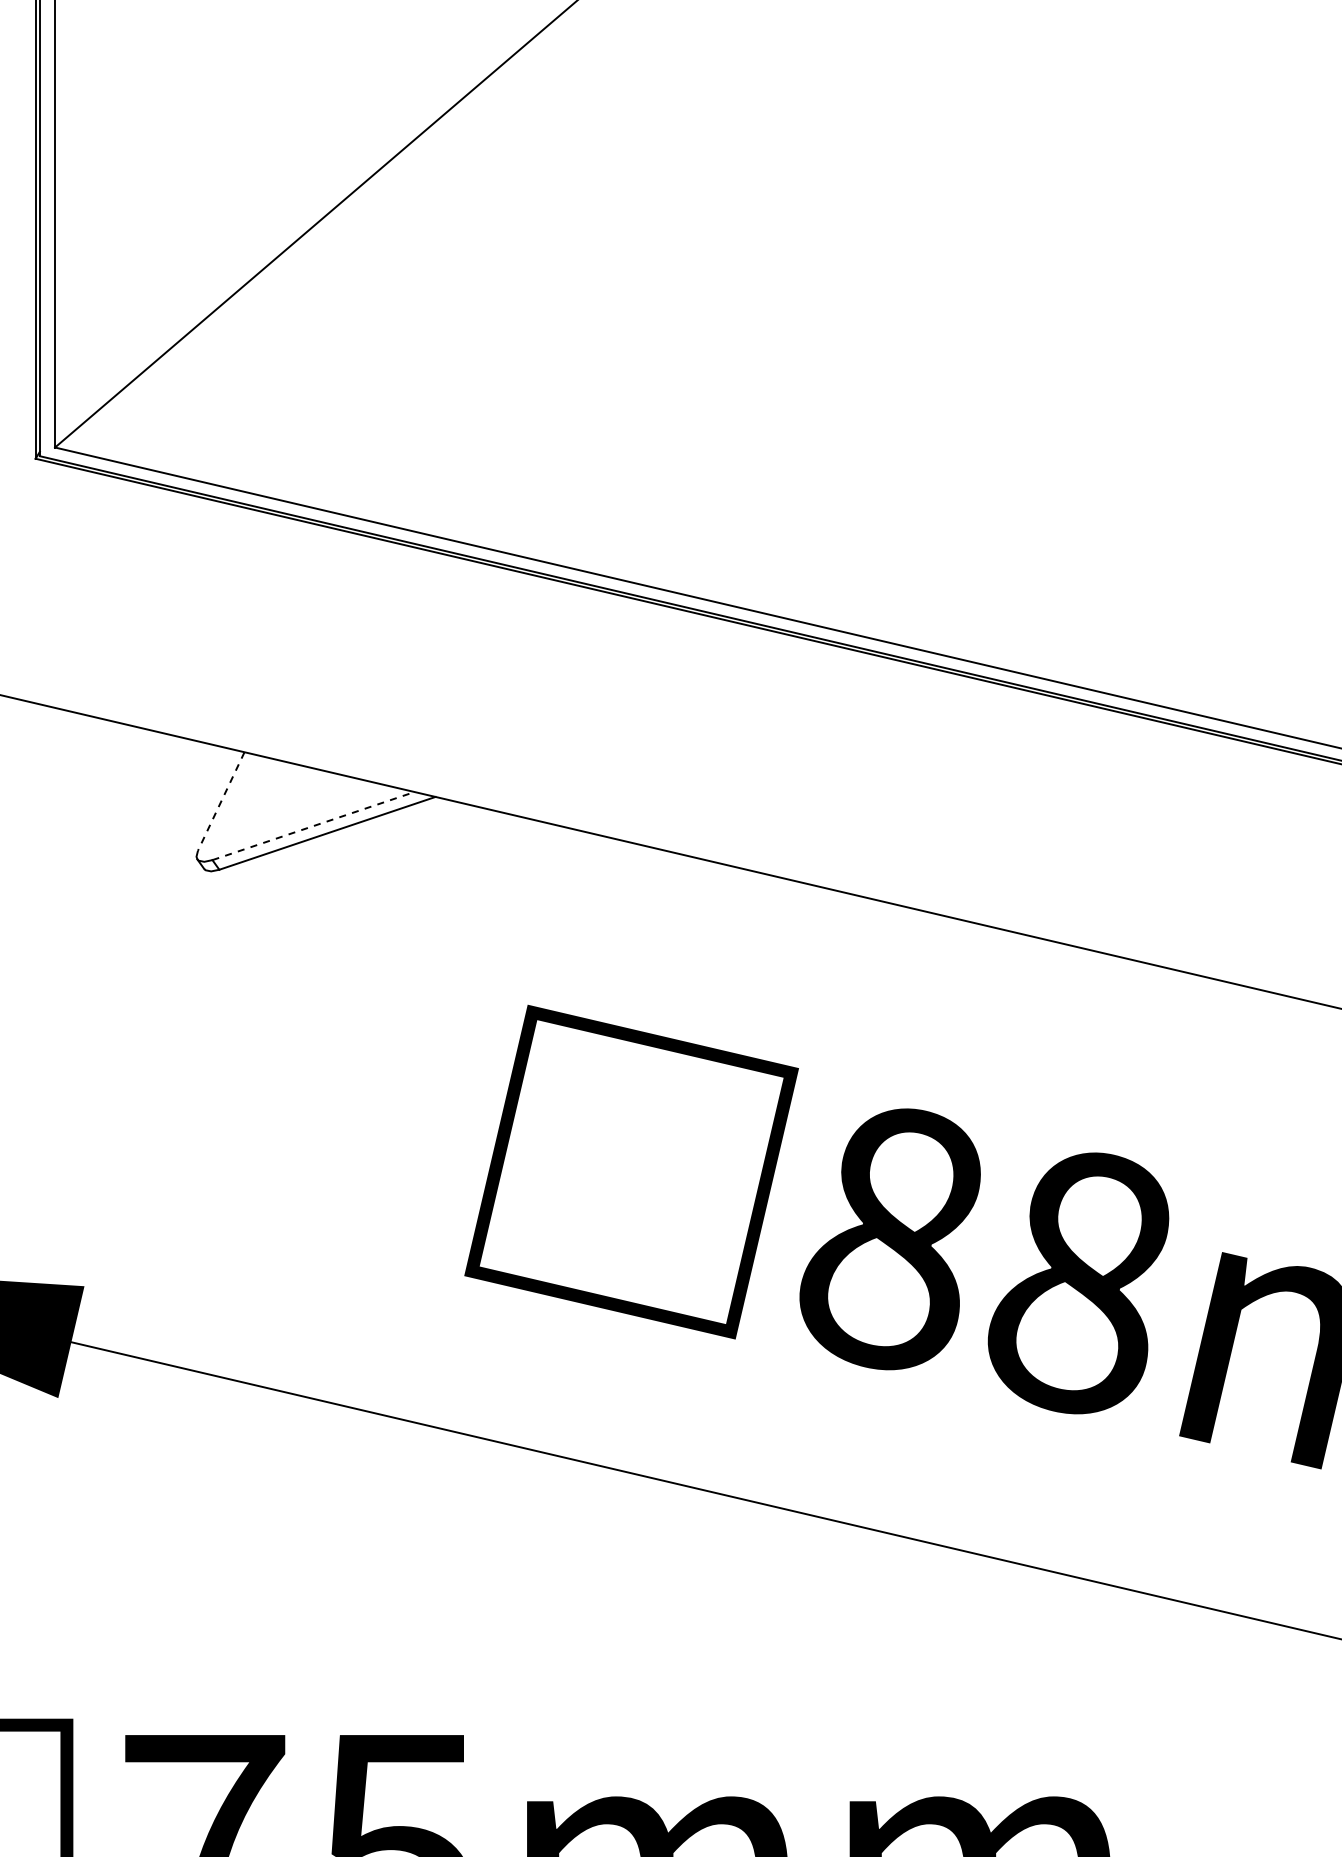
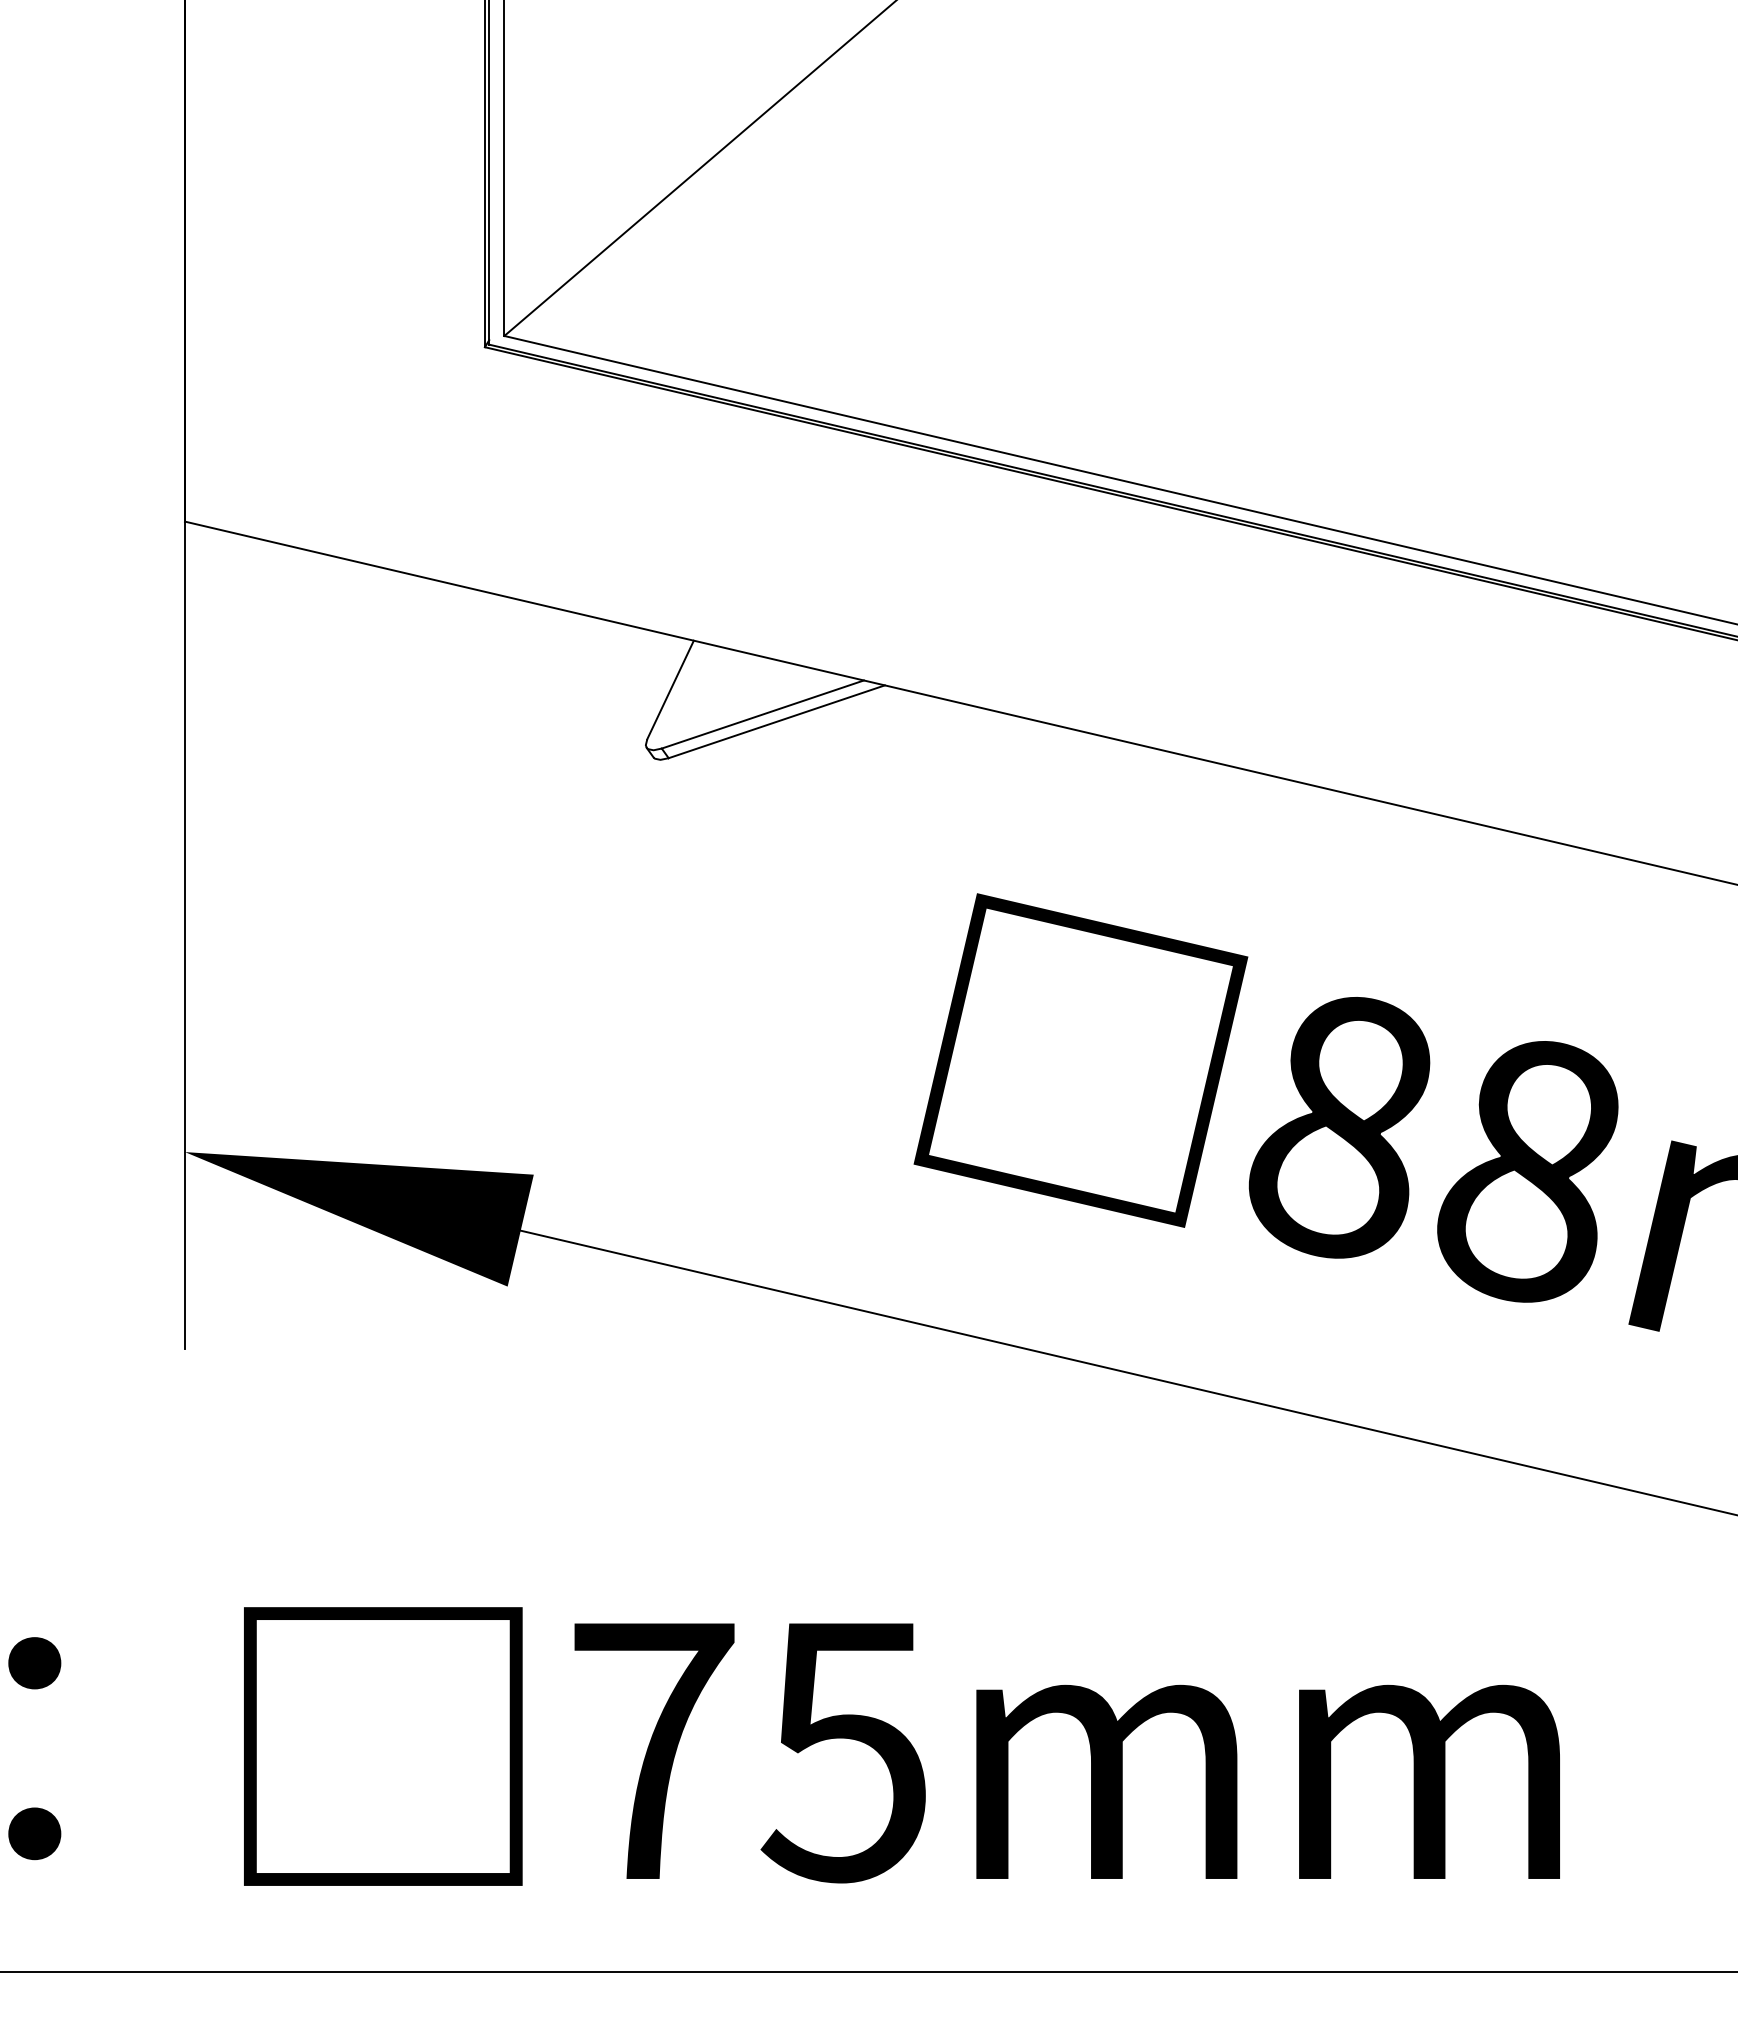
line: (221, 802) -> (670, 690), dashed -> solid
line: (313, 826) -> (762, 714), dashed -> solid

